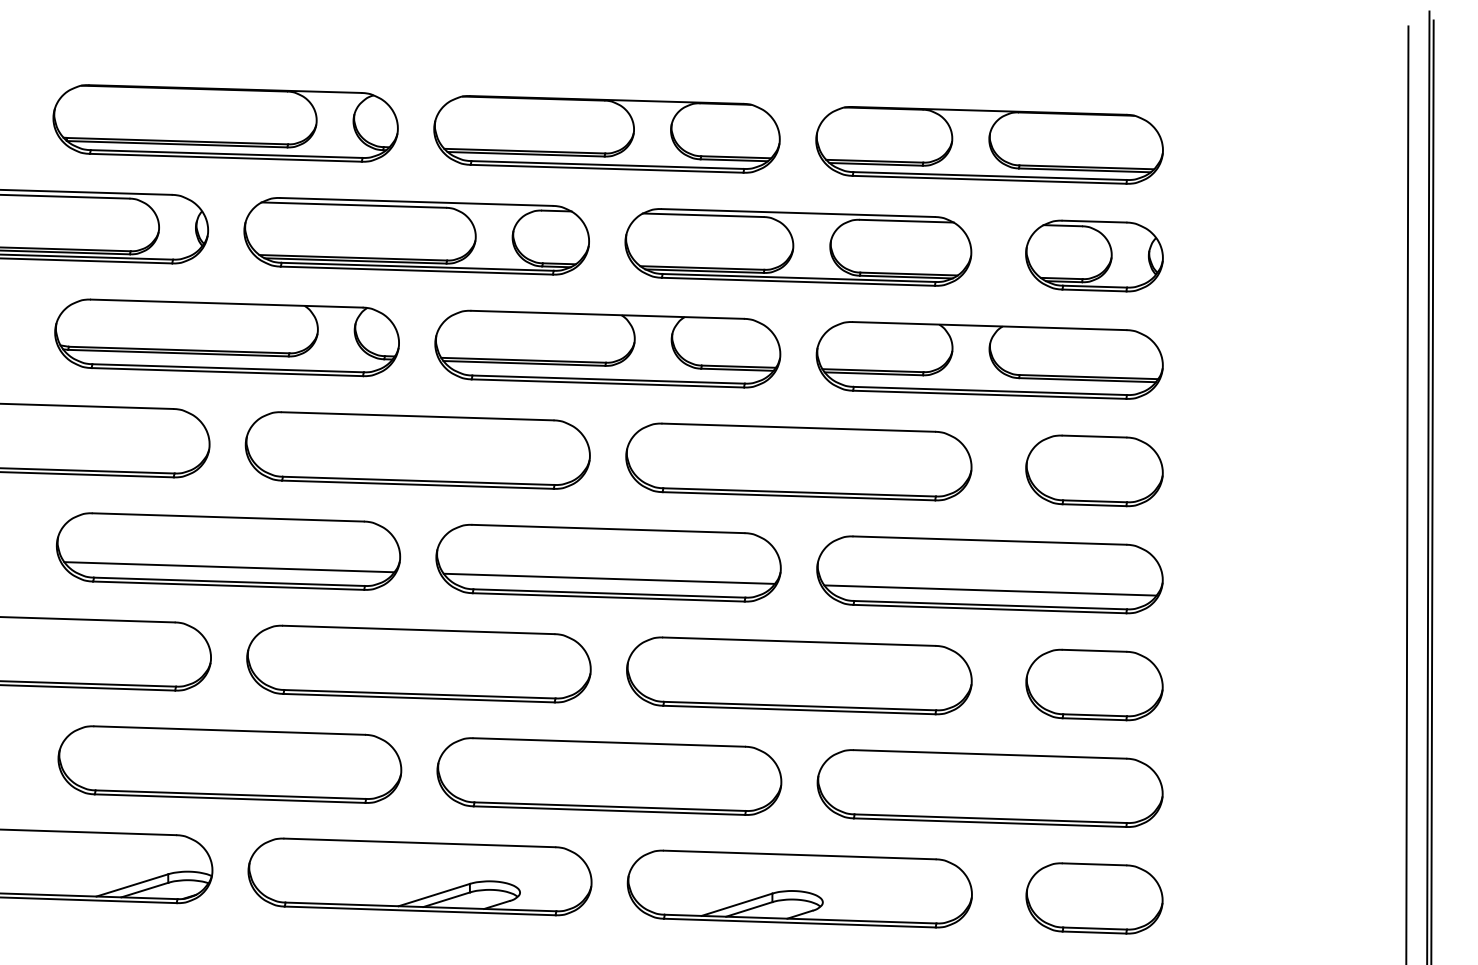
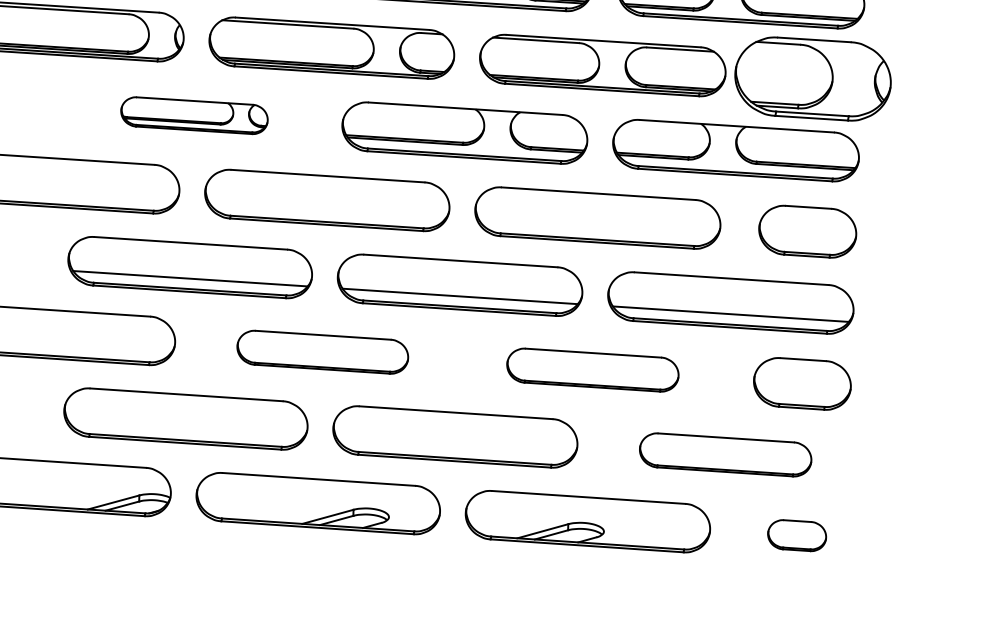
part: (1094, 255) -> (813, 78), size x1.6
part: (226, 337) -> (194, 115), size x0.6
part: (418, 663) -> (322, 351), size x0.7
part: (799, 675) -> (592, 369), size x0.7
part: (989, 788) -> (725, 454), size x0.7
part: (1094, 898) -> (797, 535), size x0.6

